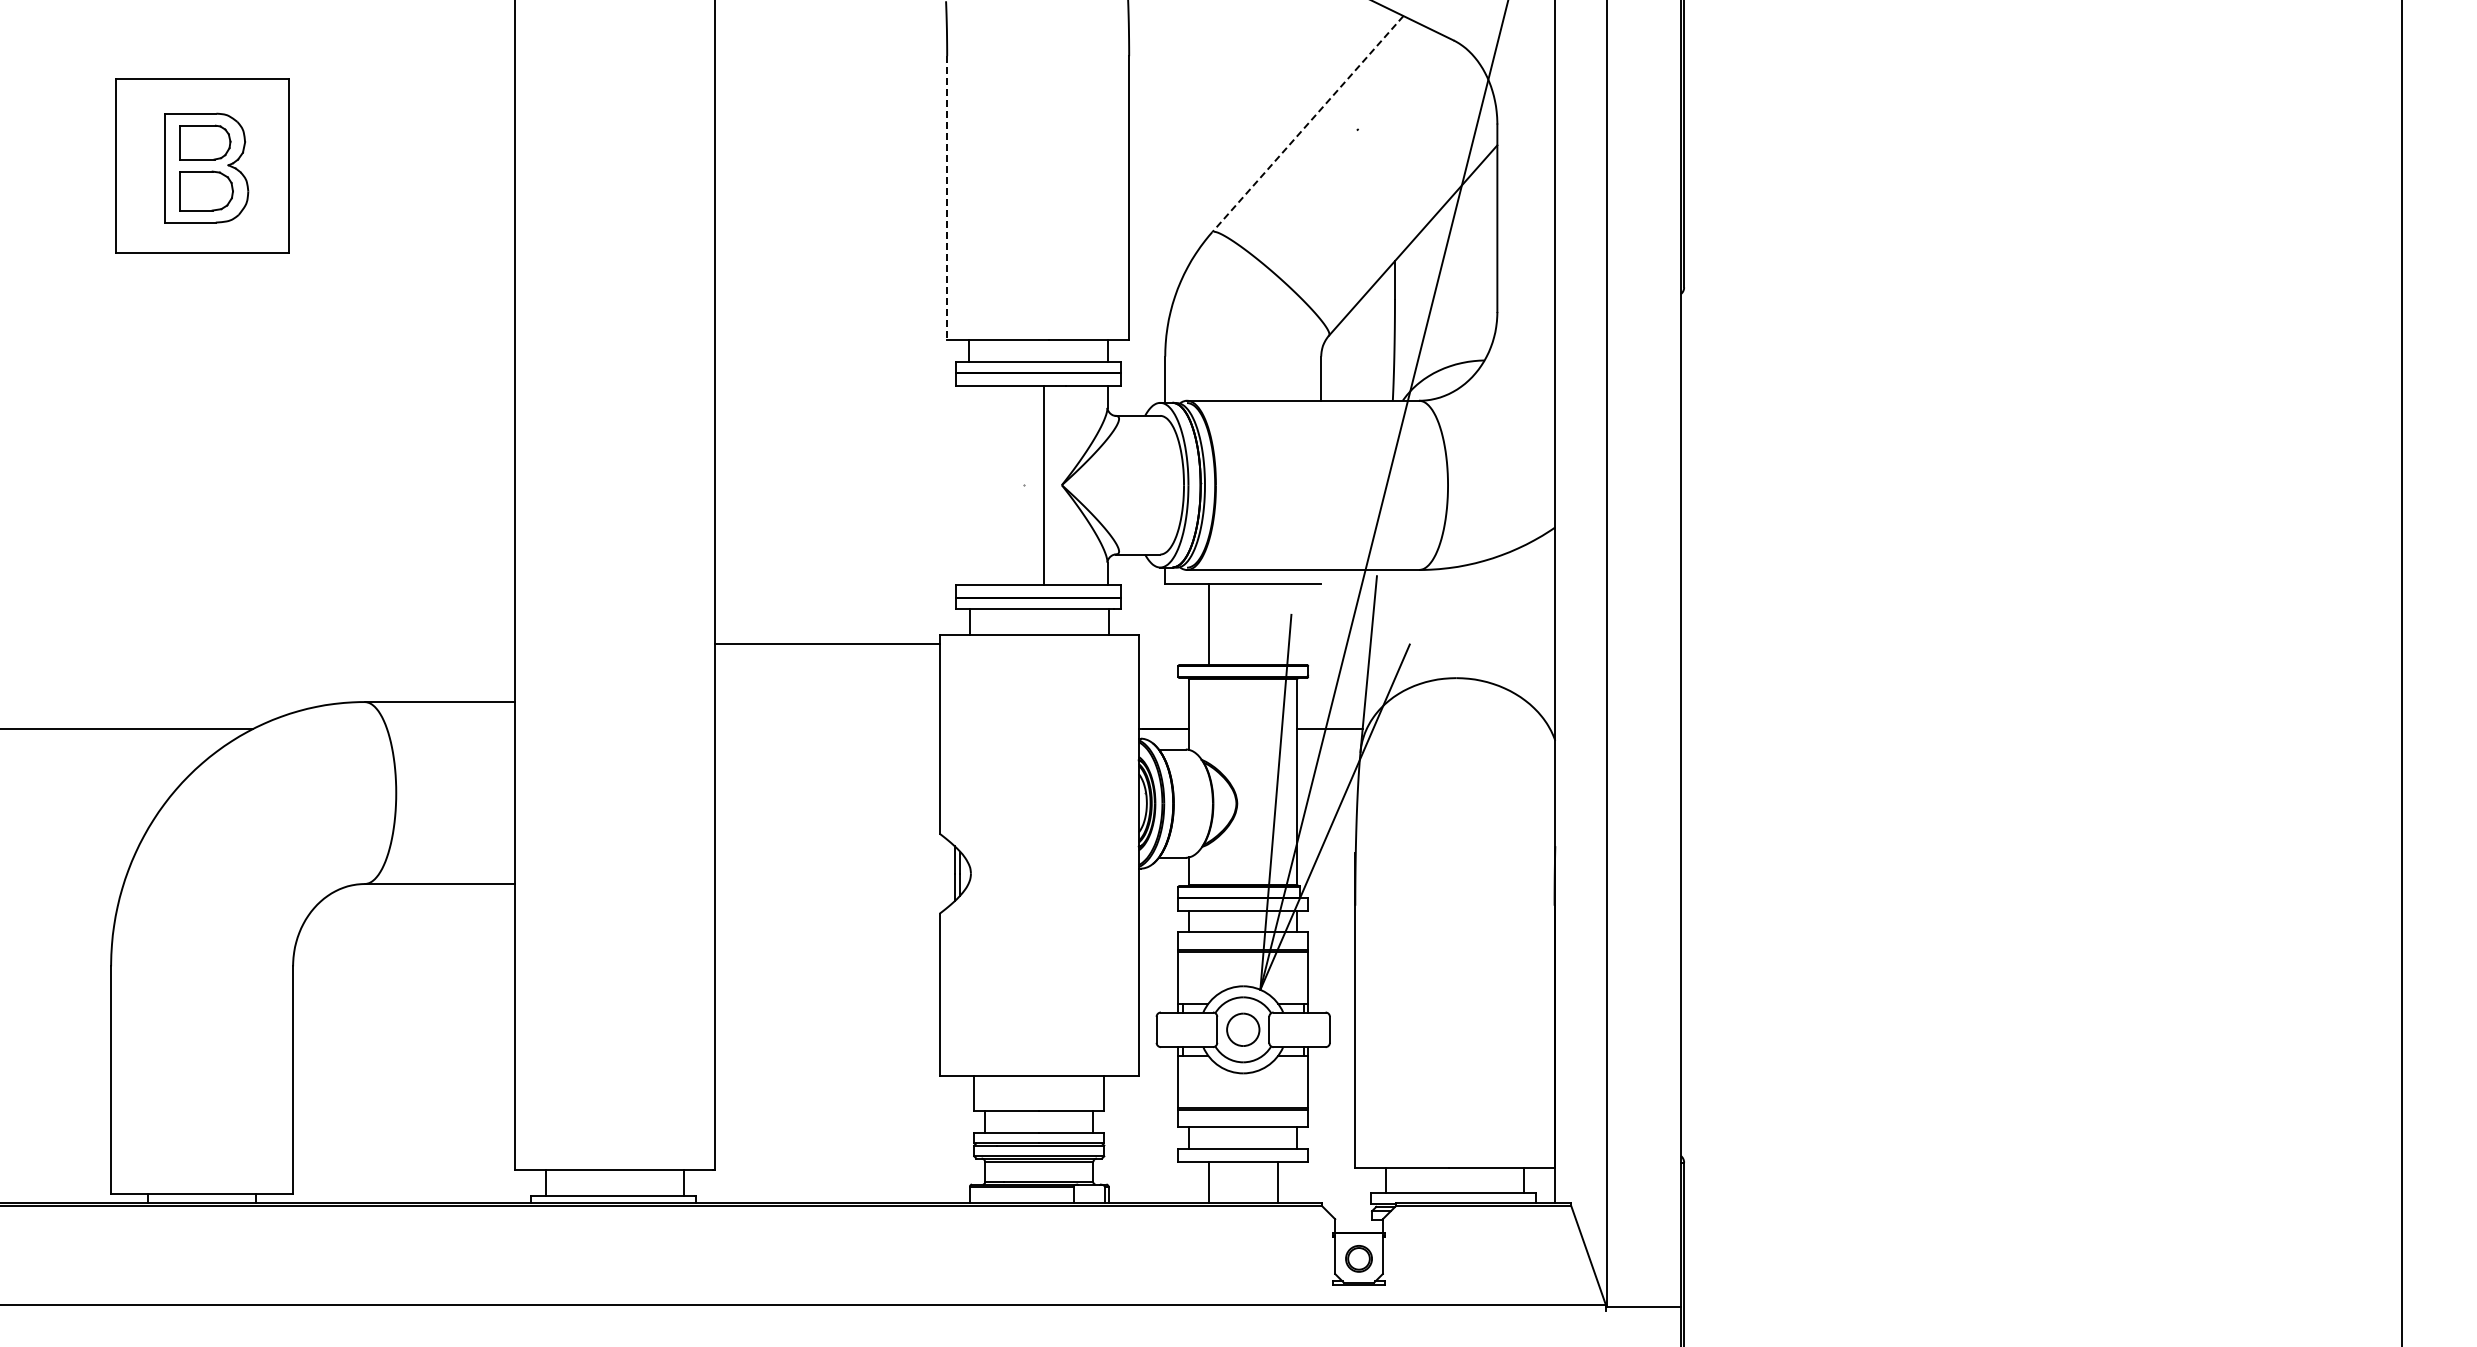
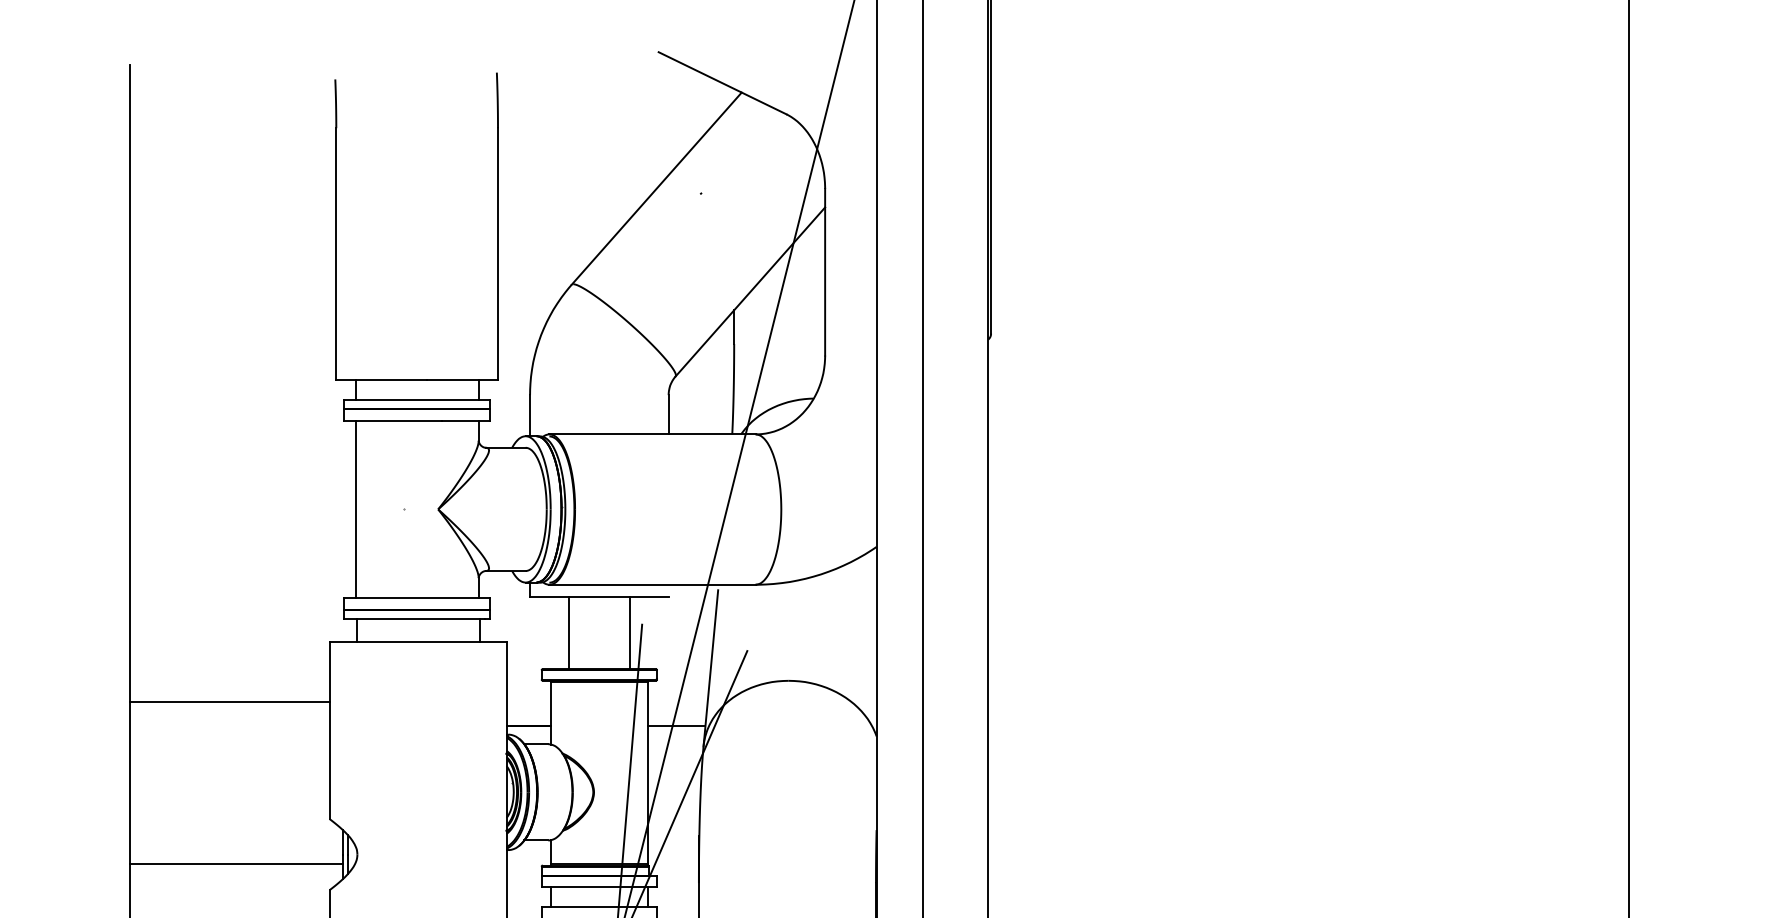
line: (1307, 124) -> (656, 188), dashed -> solid
line: (947, 198) -> (336, 254), dashed -> solid
line: (1043, 484) -> (355, 508), moved
line: (1277, 624) -> (629, 633), added
line: (826, 644) -> (229, 702), moved
line: (834, 884) -> (236, 864), added

